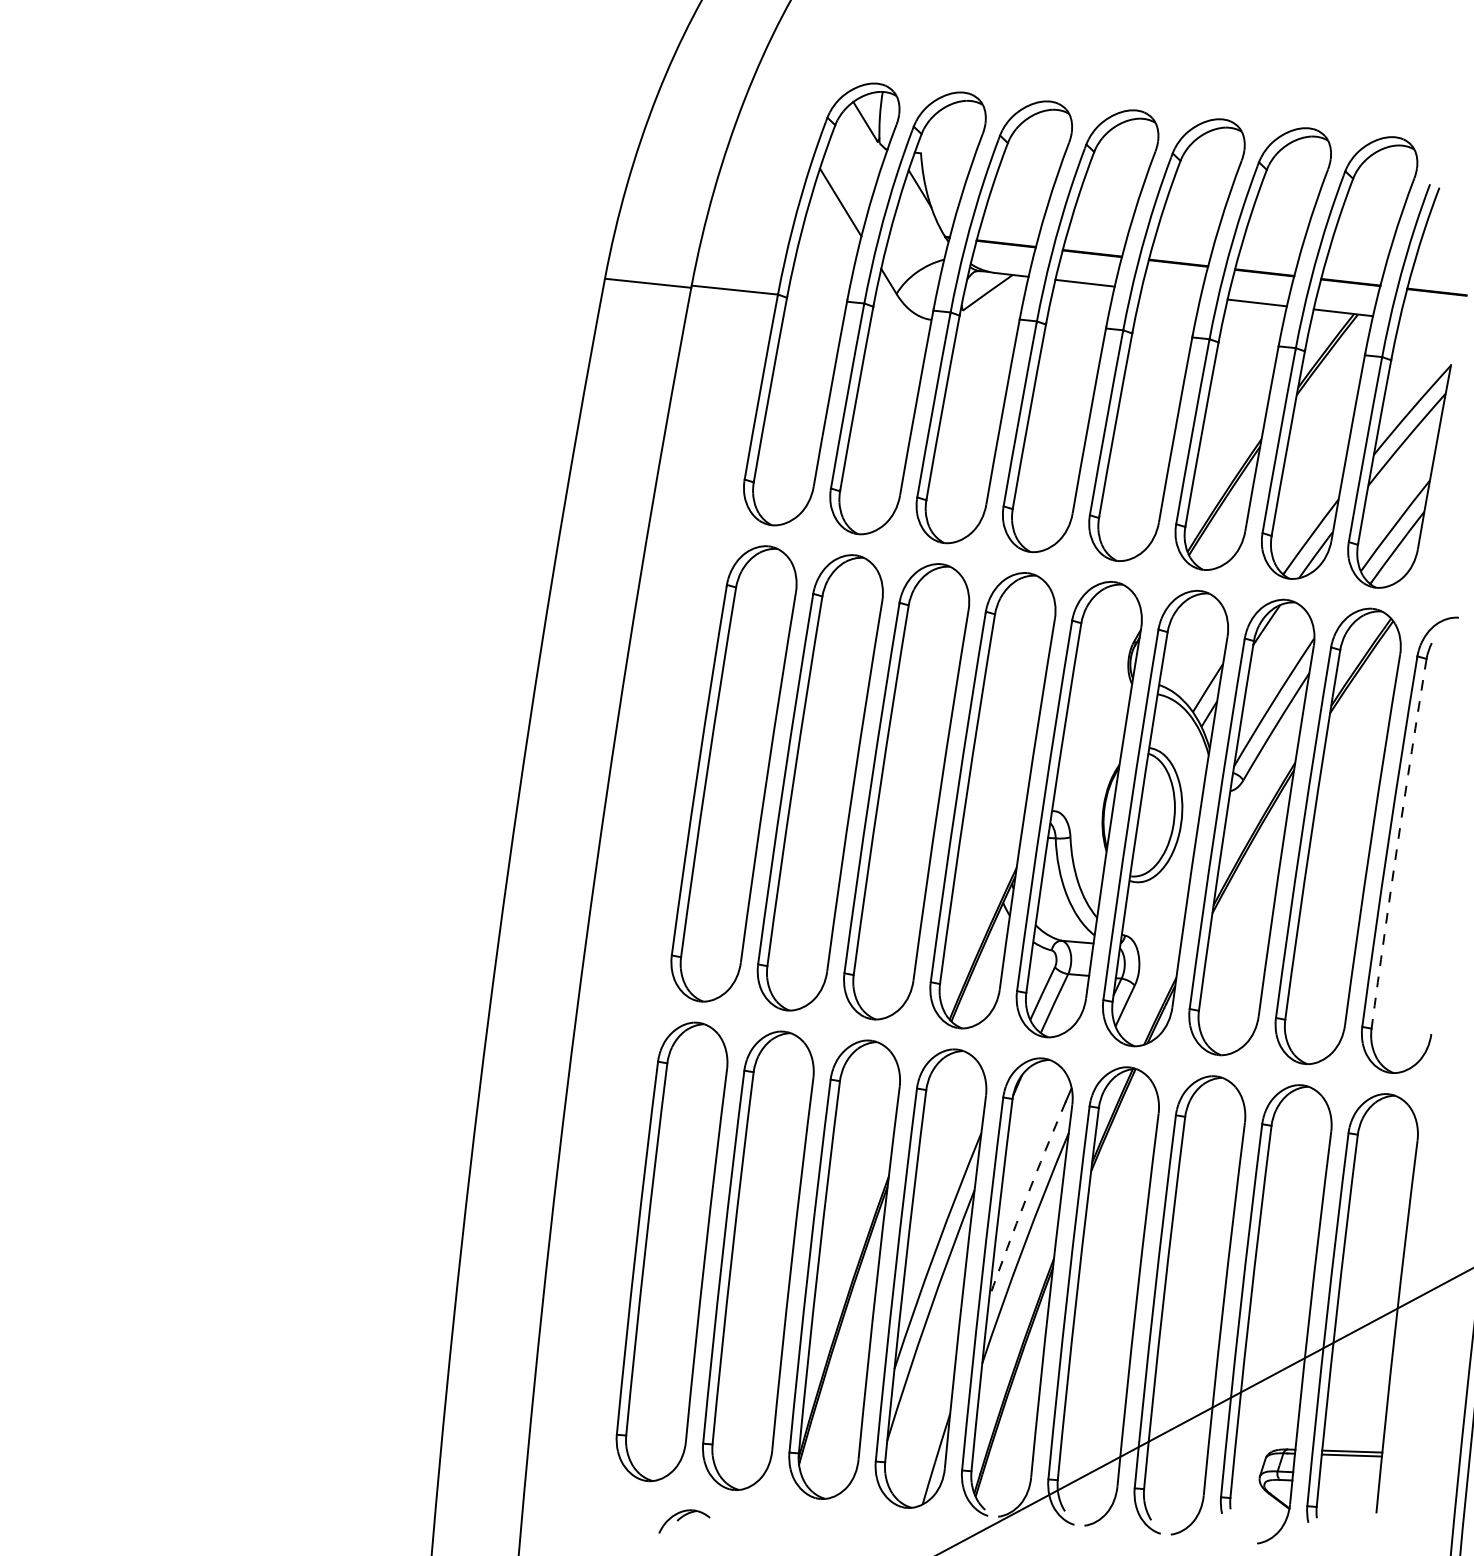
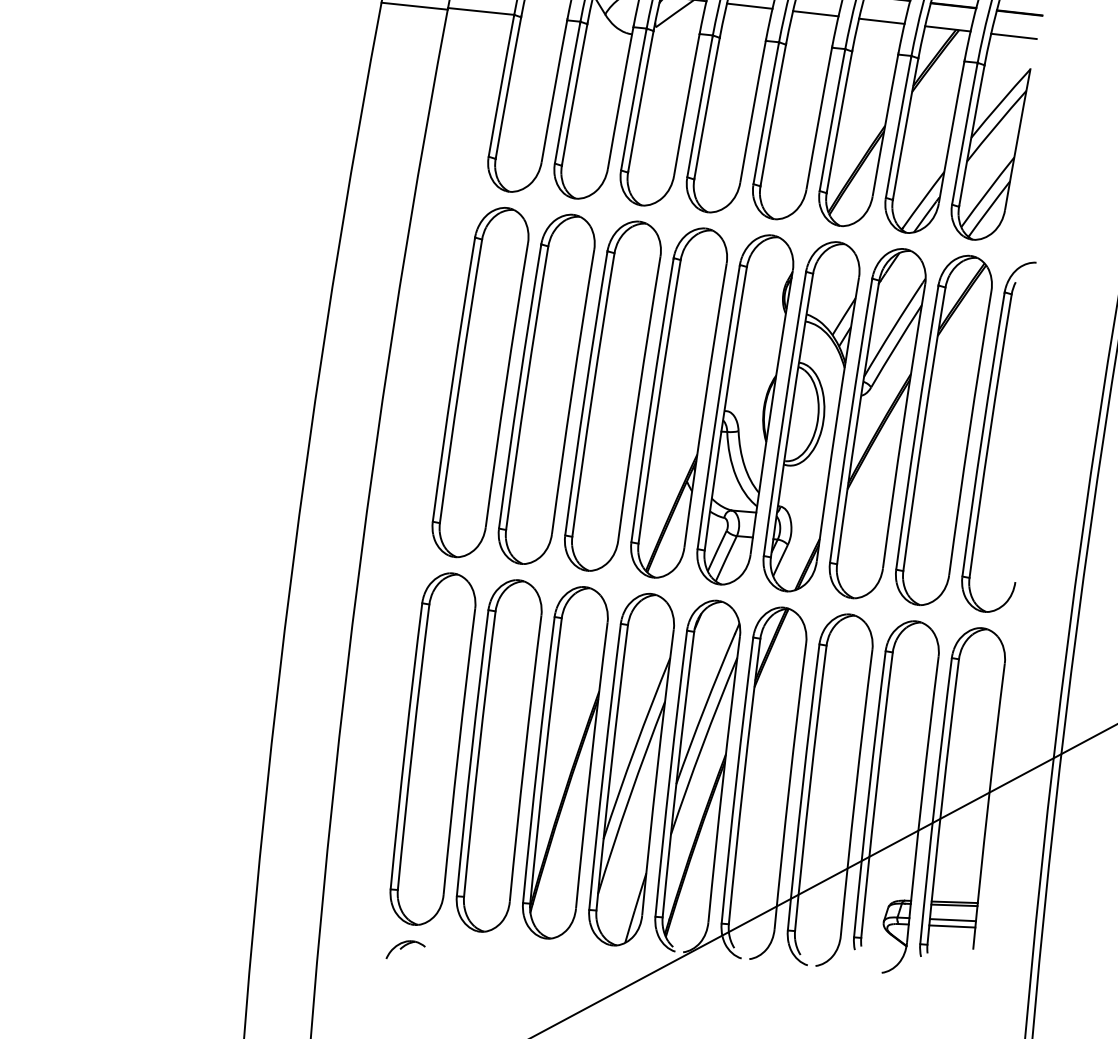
line: (1170, 292) -> (815, 13), added
line: (1429, 322) -> (1013, 36), added
arc: (1397, 843) -> (989, 435), dashed -> solid
arc: (1026, 1199) -> (704, 708), dashed -> solid
line: (1349, 1474) -> (952, 919), added
line: (1349, 1482) -> (952, 926), added
part: (684, 1521) -> (405, 949), moved

